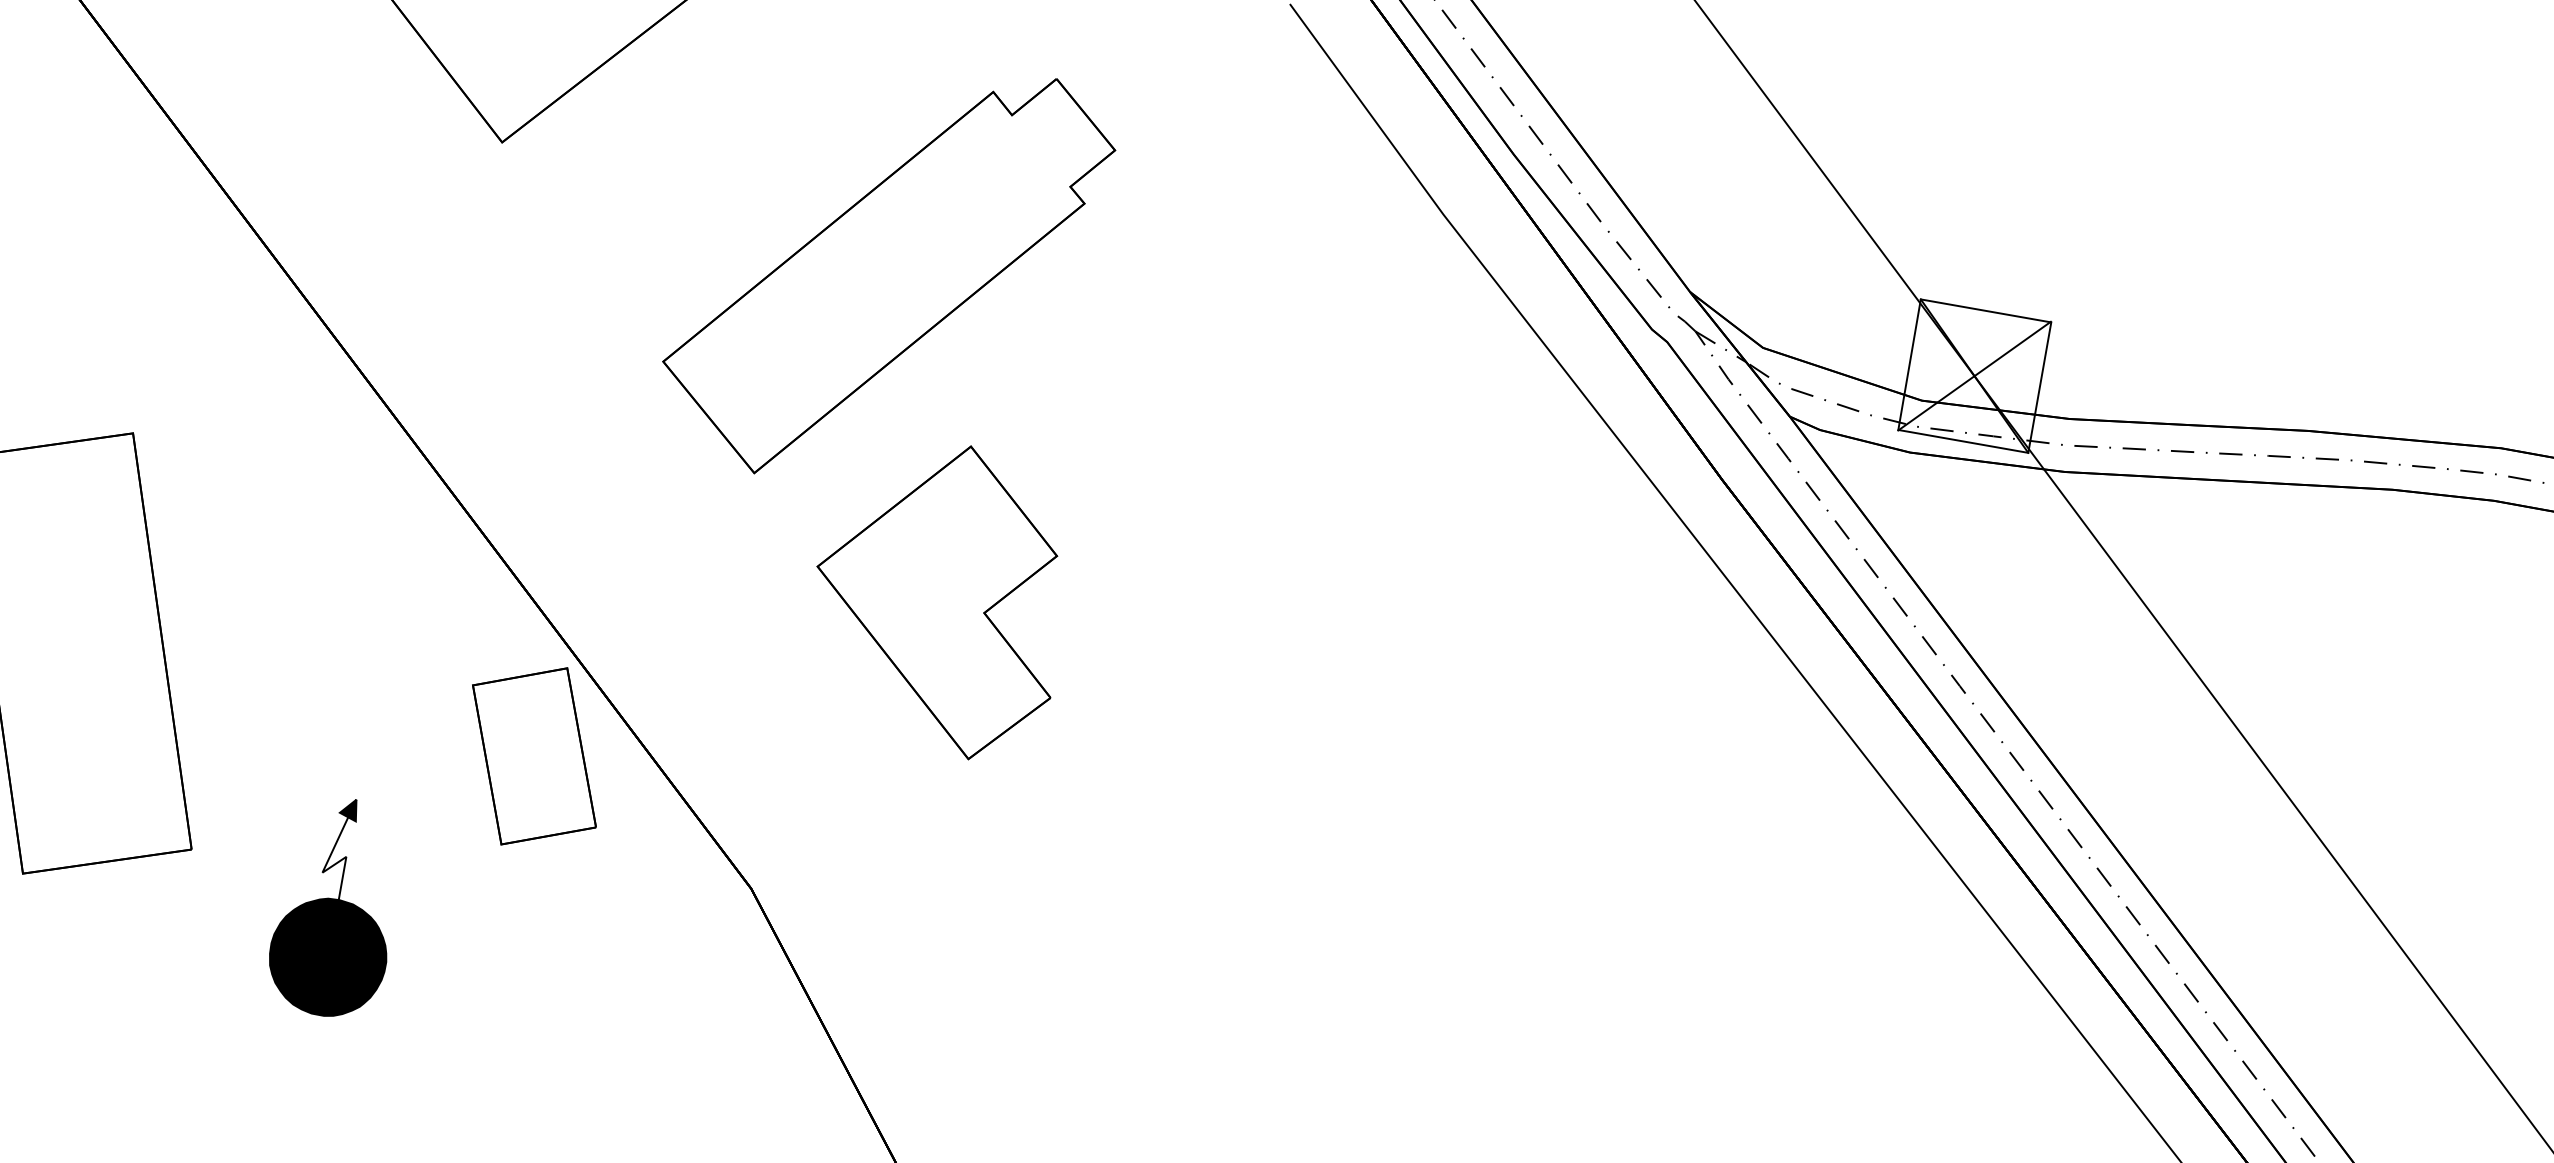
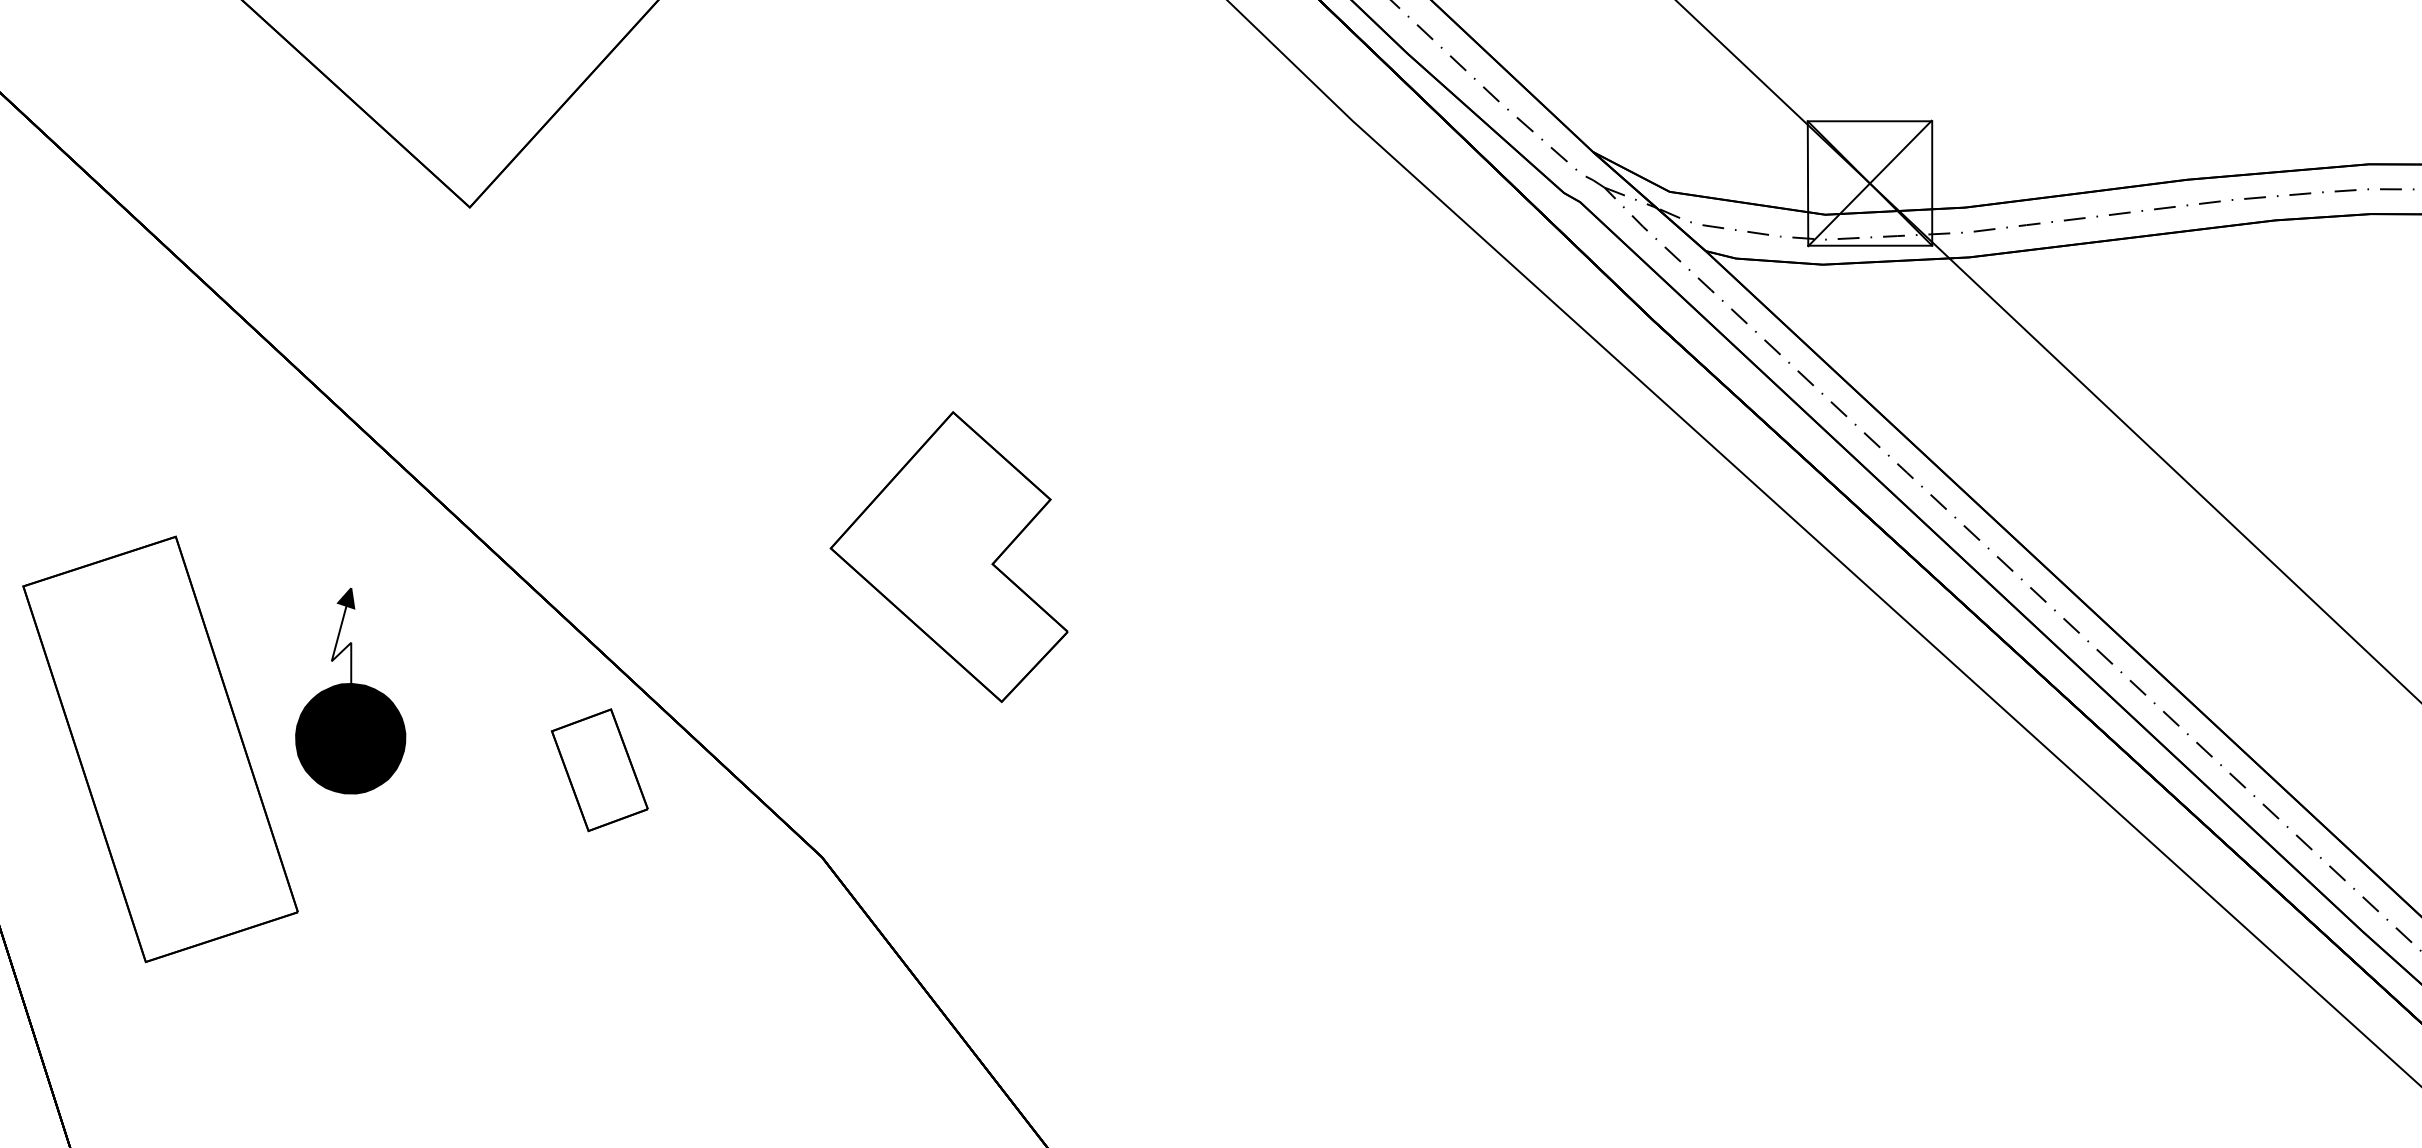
part: (886, 272) -> (846, 265), removed
part: (534, 756) -> (599, 770), size x0.7
part: (336, 906) -> (350, 690), moved

